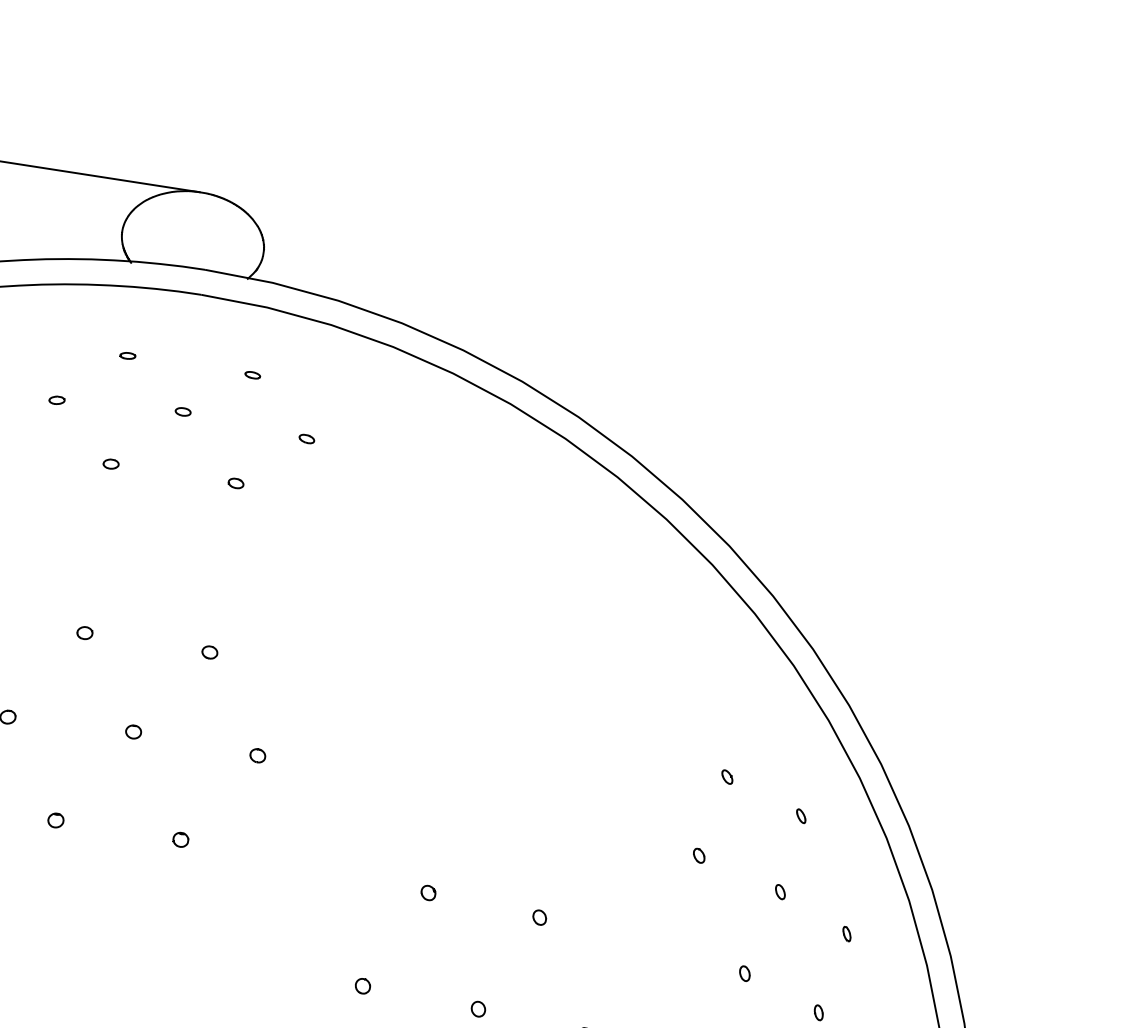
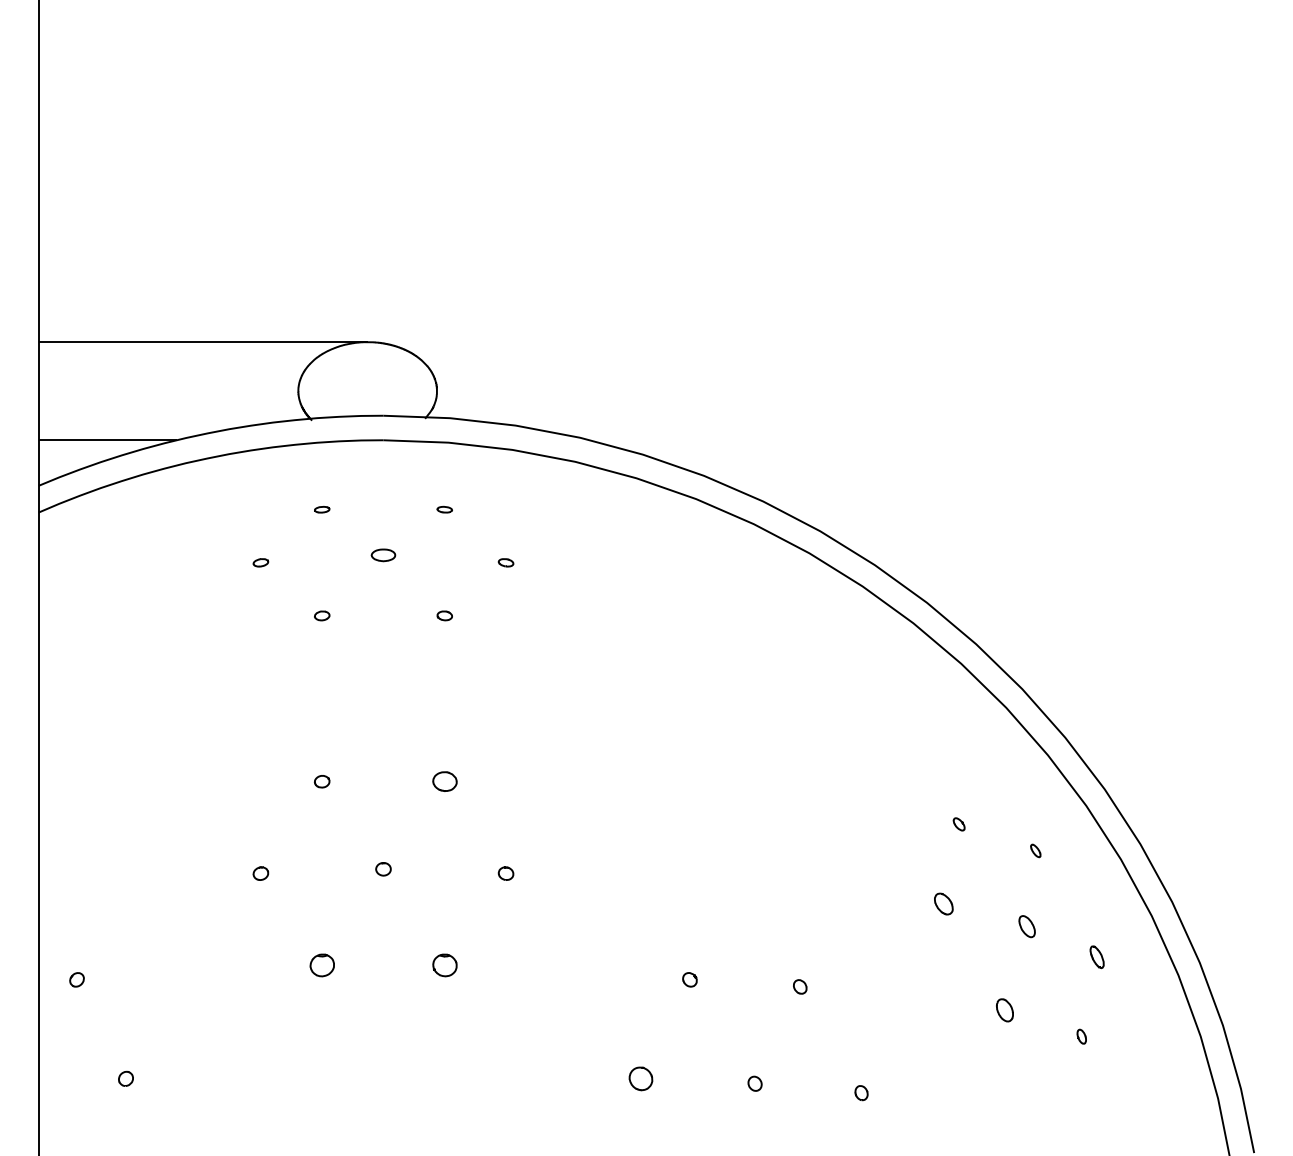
part: (183, 411) -> (383, 554), size x1.6
part: (209, 652) -> (444, 781), size x1.6
part: (55, 820) -> (321, 965), size x1.6
part: (180, 839) -> (444, 965), size x1.6
part: (698, 855) -> (943, 903), size x1.6
part: (779, 891) -> (1026, 926), size x1.6
part: (846, 933) -> (1096, 956), size x1.6
part: (745, 973) -> (1005, 1009), size x1.6
part: (362, 985) -> (640, 1078), size x1.6

